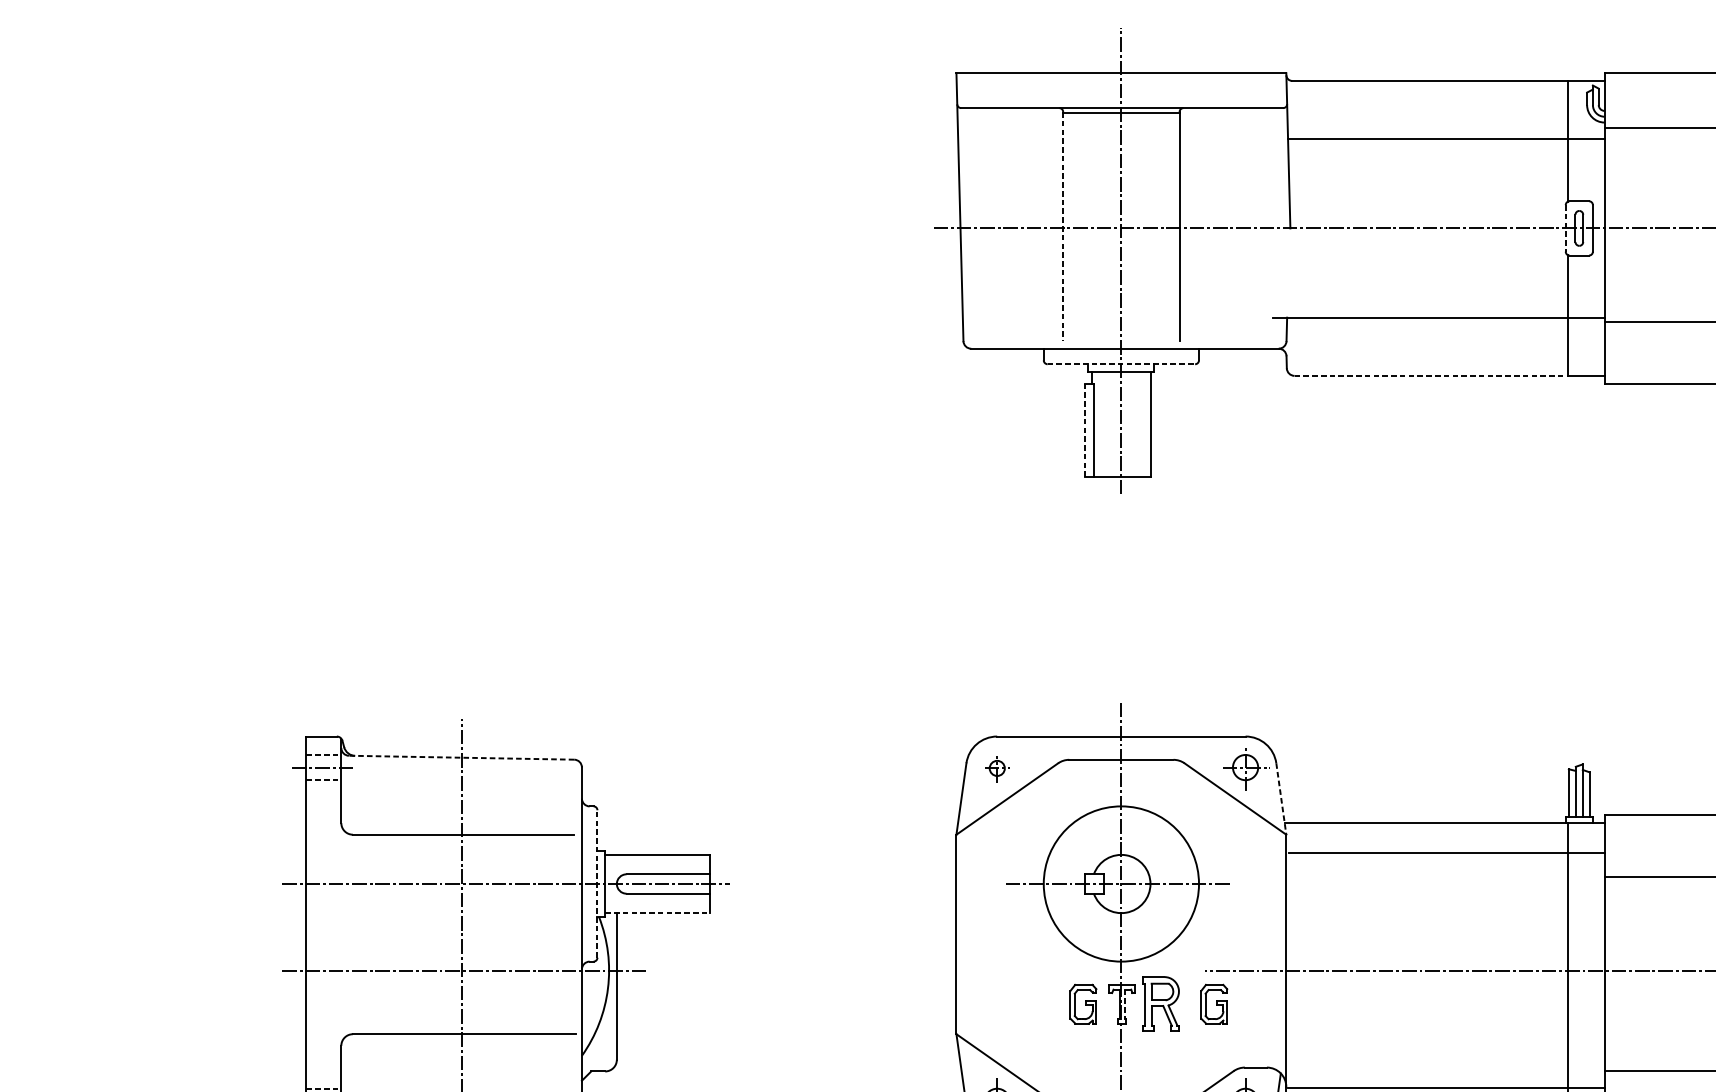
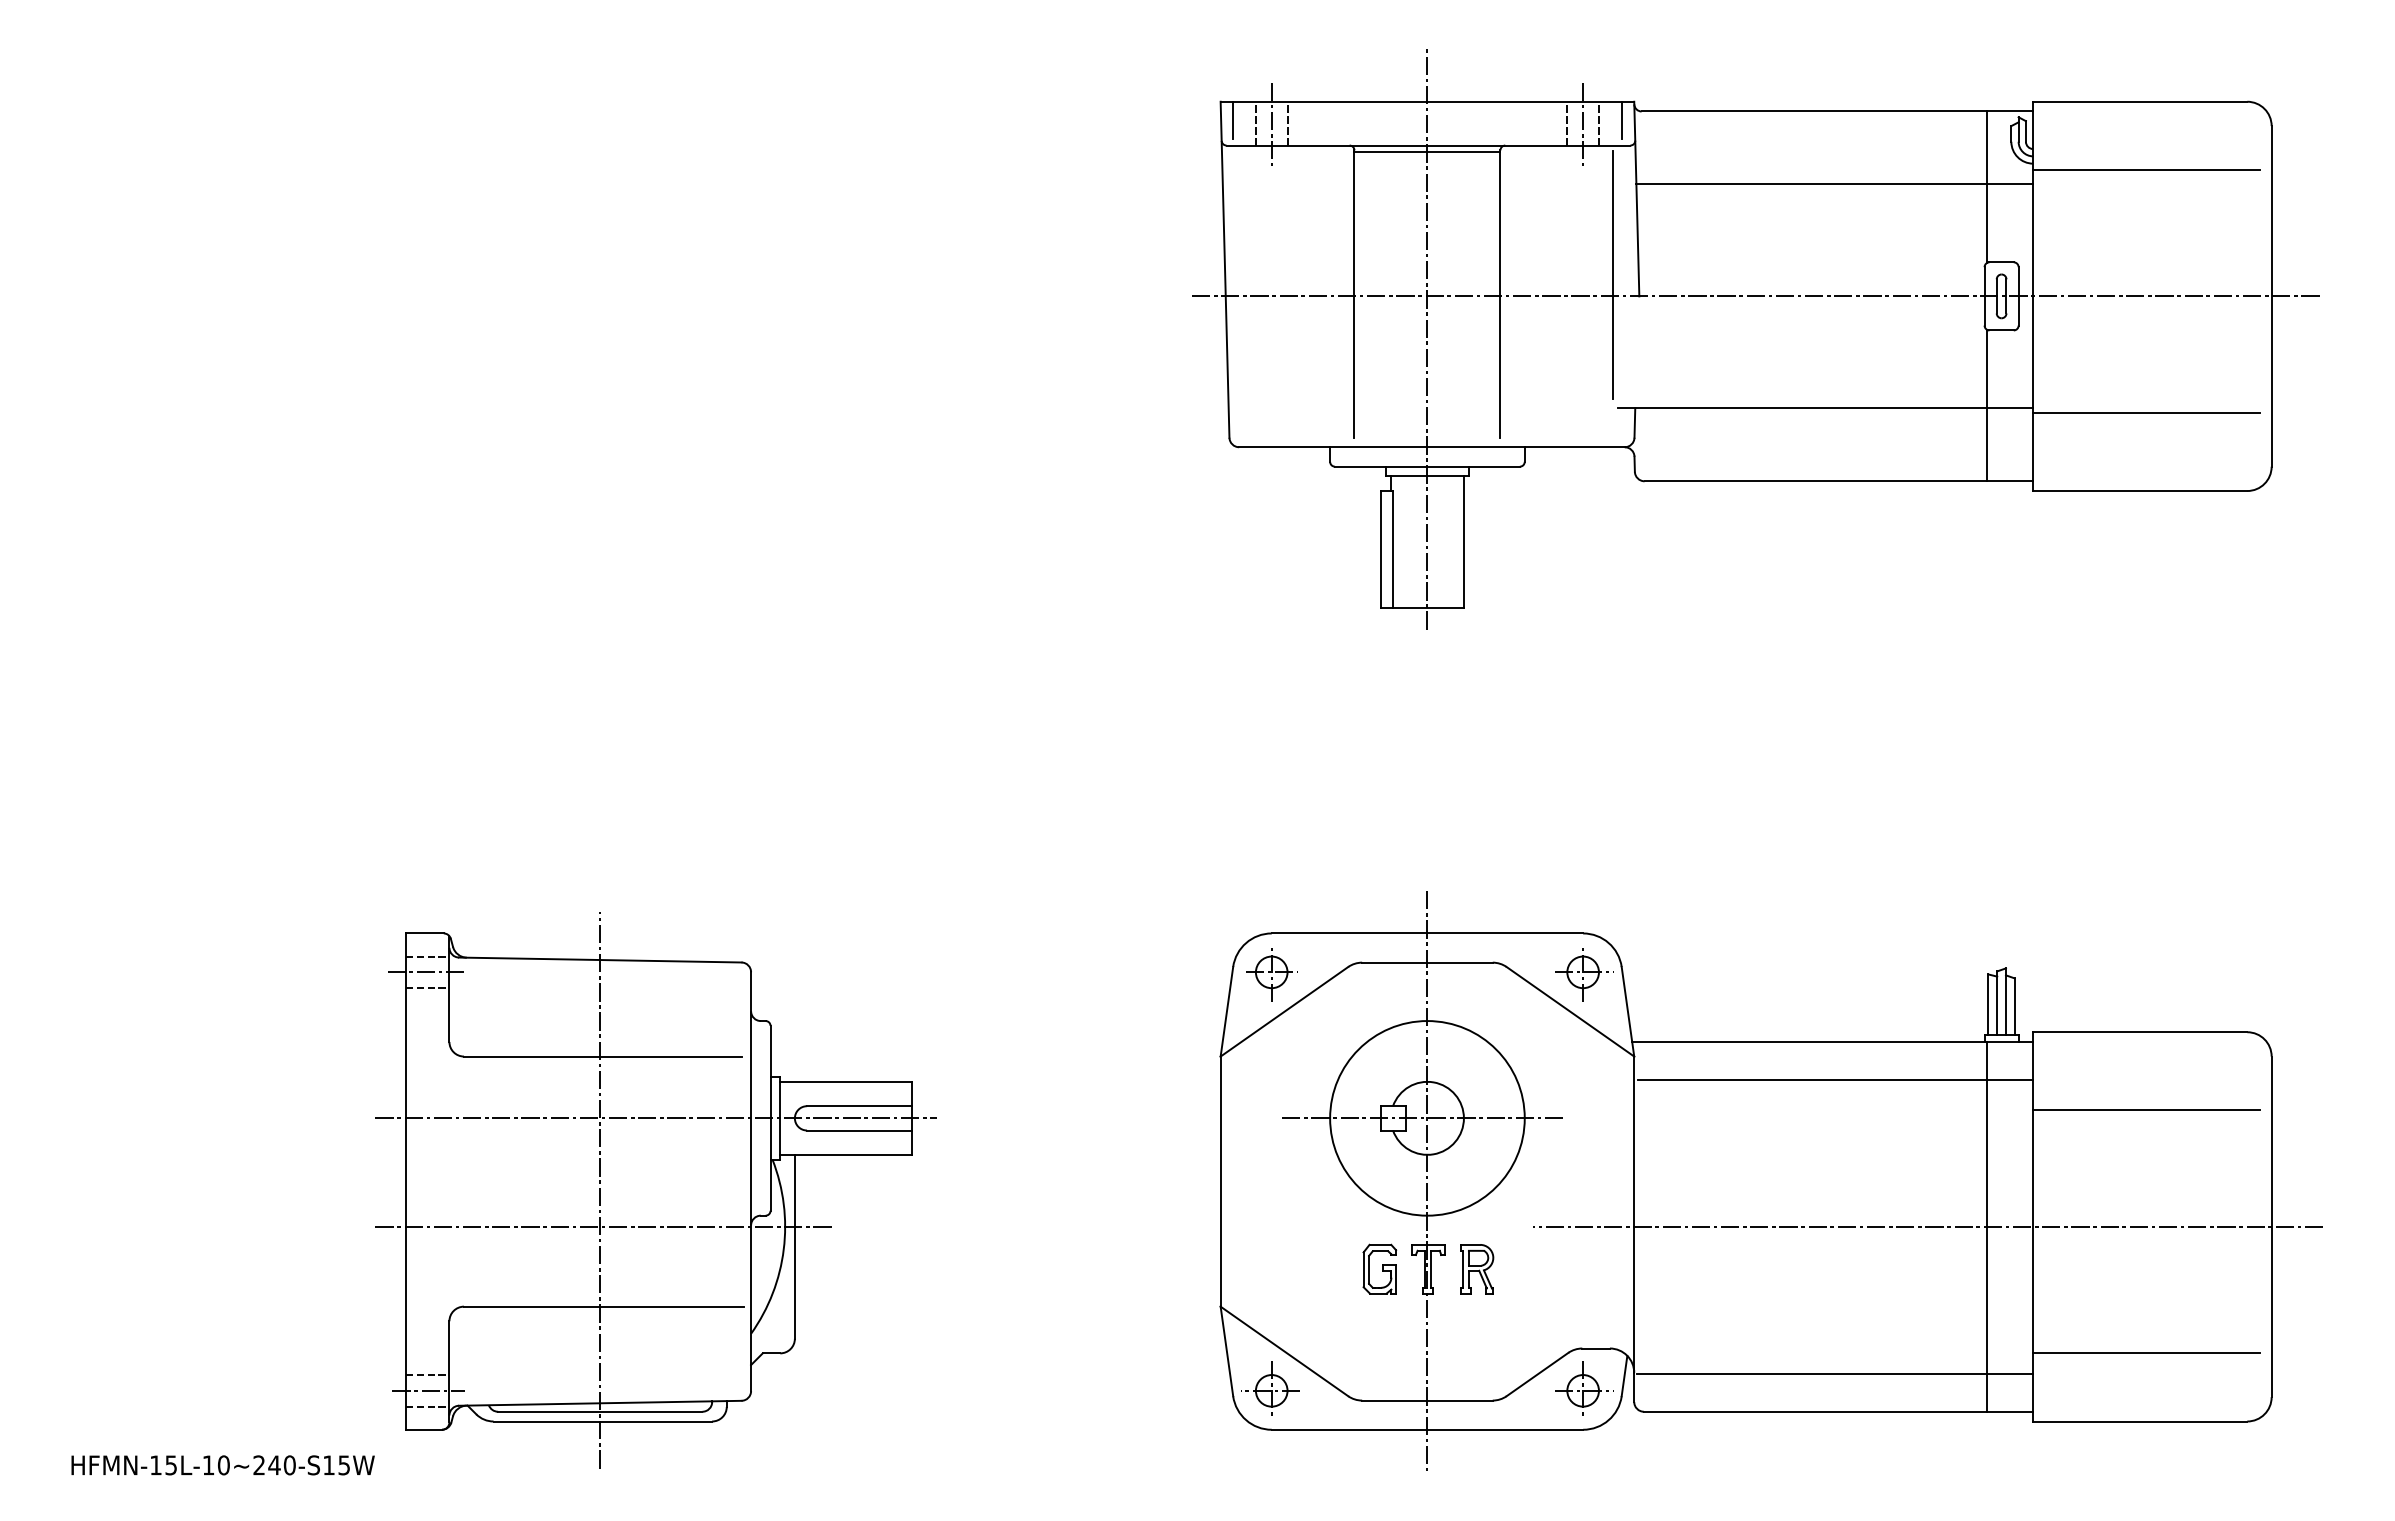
line: (966, 88) -> (1233, 120), added
line: (1276, 88) -> (1621, 120), added
line: (984, 90) -> (1255, 123), added
line: (1009, 90) -> (1287, 123), added
line: (1233, 90) -> (1567, 123), added
line: (1257, 90) -> (1598, 123), added
line: (997, 91) -> (1271, 124), added
line: (1245, 91) -> (1583, 124), added
line: (1269, 210) -> (1613, 274), added
line: (1063, 226) -> (1354, 294), dashed -> solid
line: (1565, 228) -> (1984, 296), dashed -> solid
line: (1121, 364) -> (1427, 466), dashed -> solid
line: (1431, 376) -> (1816, 481), dashed -> solid
line: (1084, 430) -> (1381, 549), dashed -> solid
line: (461, 758) -> (599, 960), dashed -> solid
part: (997, 769) -> (1271, 974), size x1.67
line: (1281, 799) -> (1628, 1012), dashed -> solid
line: (597, 883) -> (770, 1117), dashed -> solid
line: (657, 912) -> (845, 1154), dashed -> solid
part: (1213, 1003) -> (1543, 1268), removed
line: (1124, 1004) -> (1431, 1269), dashed -> solid
part: (1161, 1004) -> (1477, 1269), size x0.71

